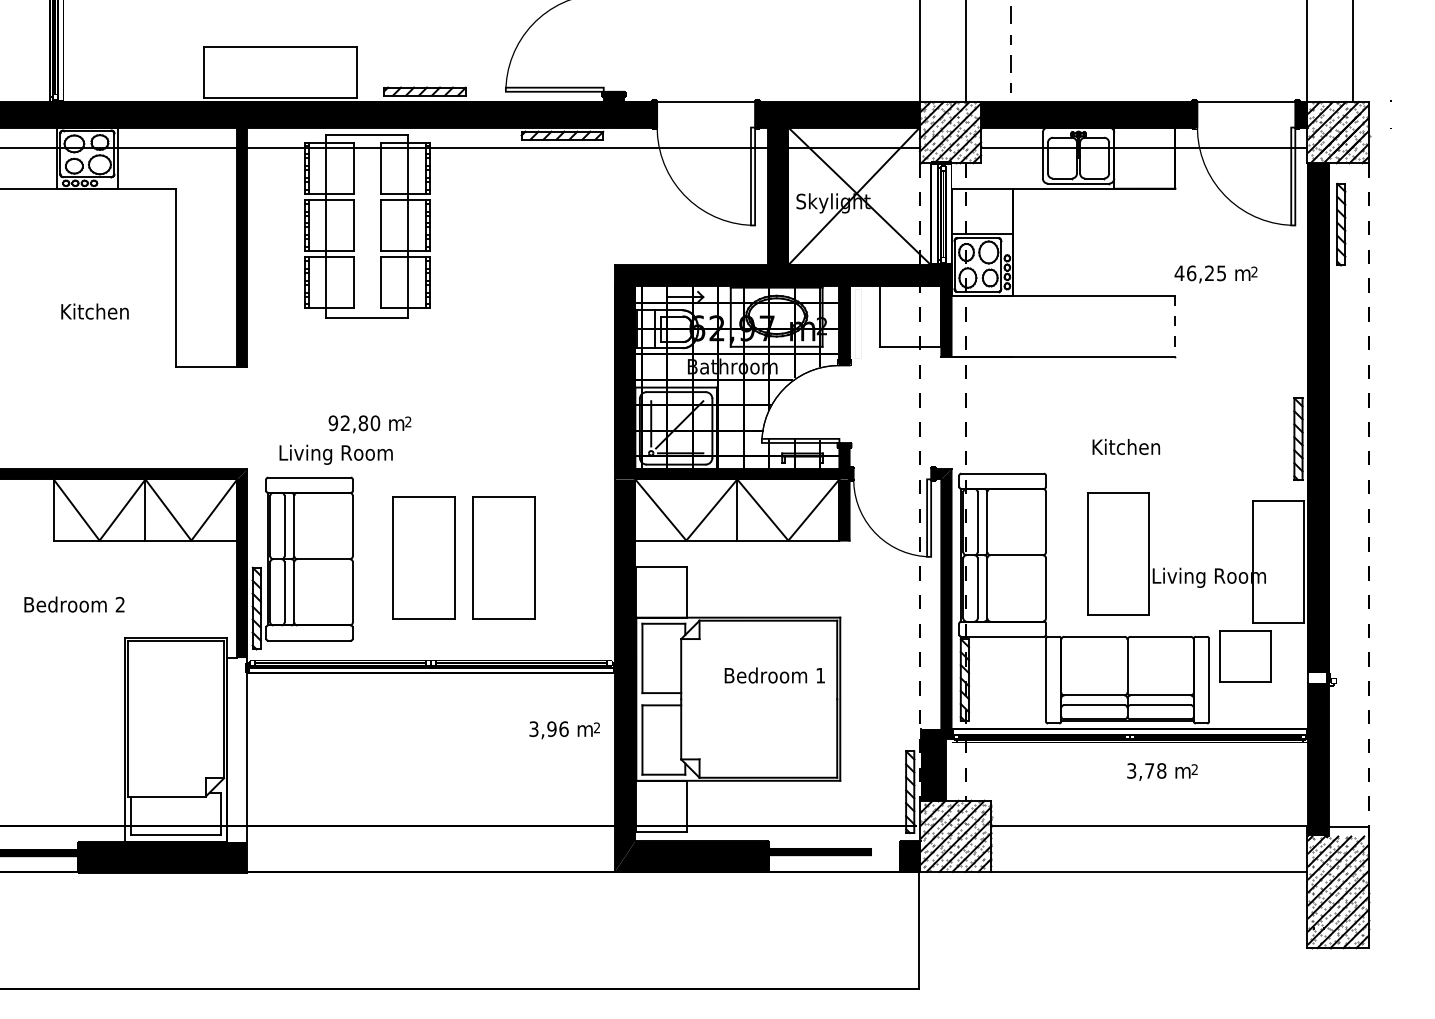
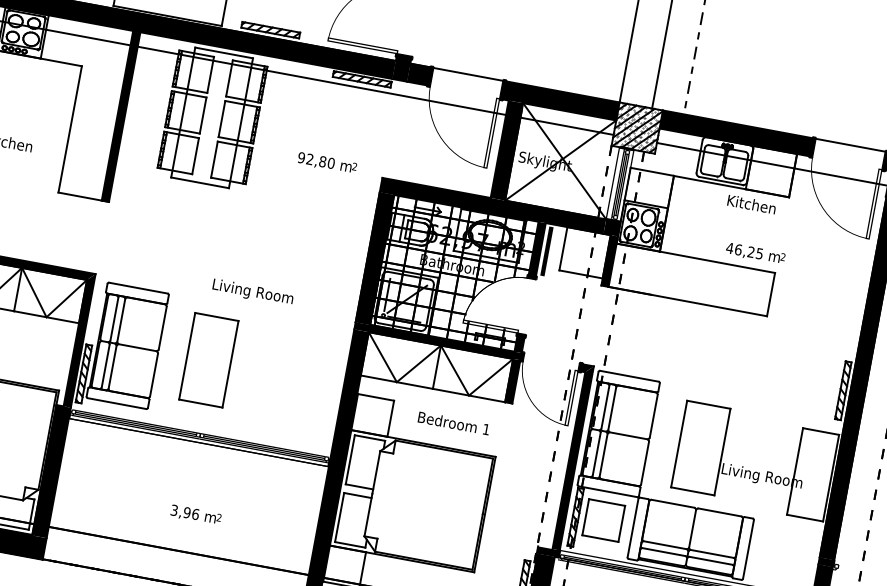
text: (1215, 274) -> (755, 253), moved
fill: (858, 323) -> (547, 251), added
line: (1175, 326) -> (771, 294), dashed -> solid
text: (369, 424) -> (326, 163), moved
text: (1125, 446) -> (751, 204), moved
text: (335, 454) -> (252, 292), moved
part: (503, 557) -> (265, 370), removed
part: (1245, 656) -> (604, 520), moved
text: (774, 675) -> (453, 423), moved
fill: (1318, 677) -> (826, 561), added
text: (564, 730) -> (195, 515), moved
fill: (237, 750) -> (51, 471), added

